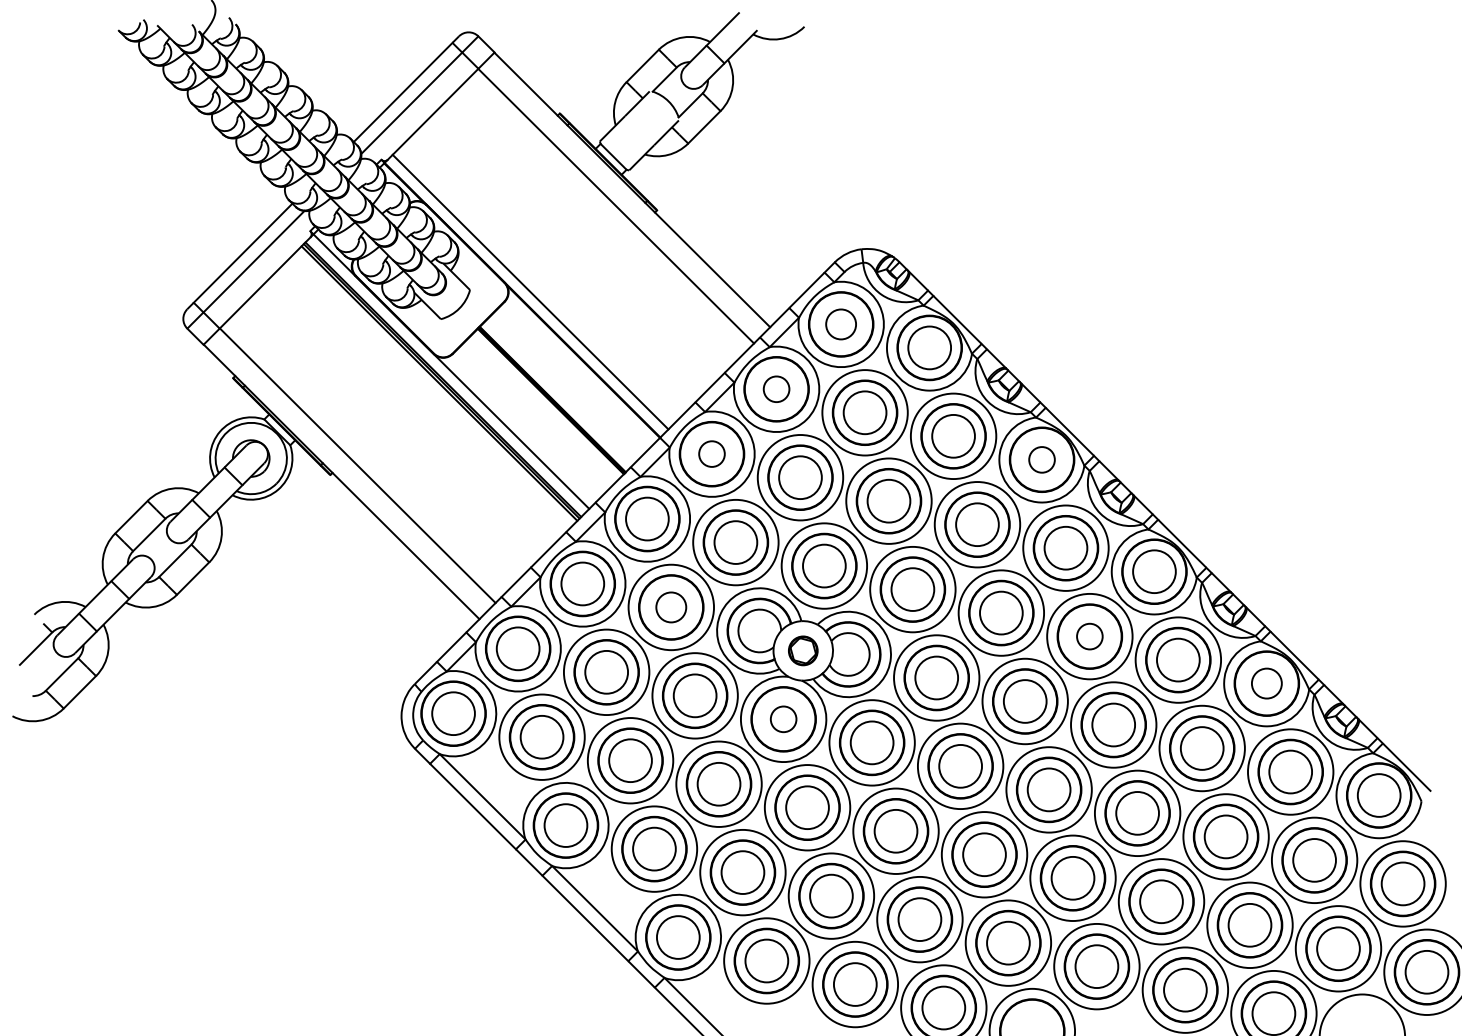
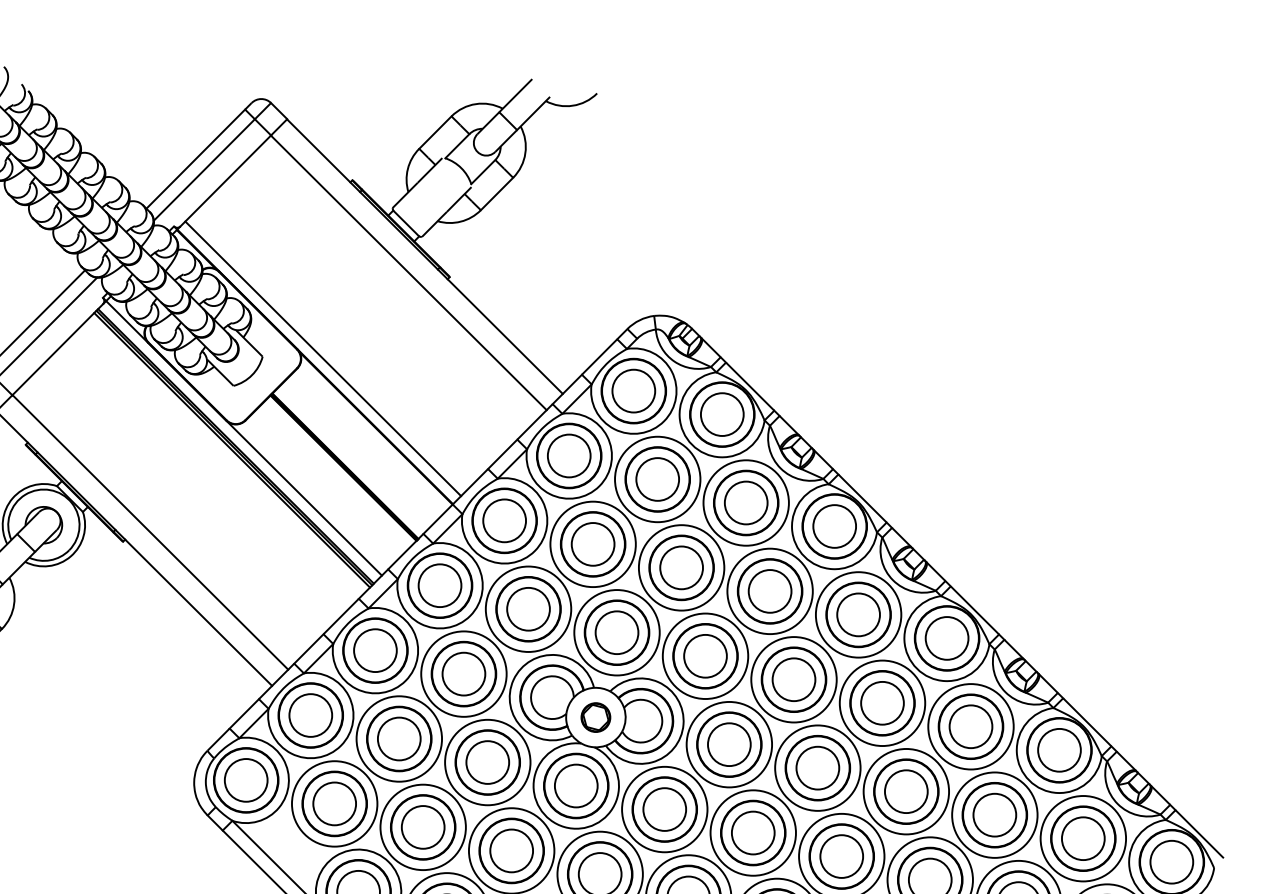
circle: (840, 324) -> (633, 391), size x1.43
circle: (776, 388) -> (569, 455), size x1.67
circle: (711, 453) -> (504, 520), size x1.67
circle: (1041, 459) -> (834, 526), size x1.67
circle: (670, 607) -> (463, 674), size x1.43
circle: (1089, 636) -> (882, 703), size x1.67
circle: (1266, 683) -> (1059, 750), size x1.43
circle: (783, 718) -> (576, 785), size x1.67

